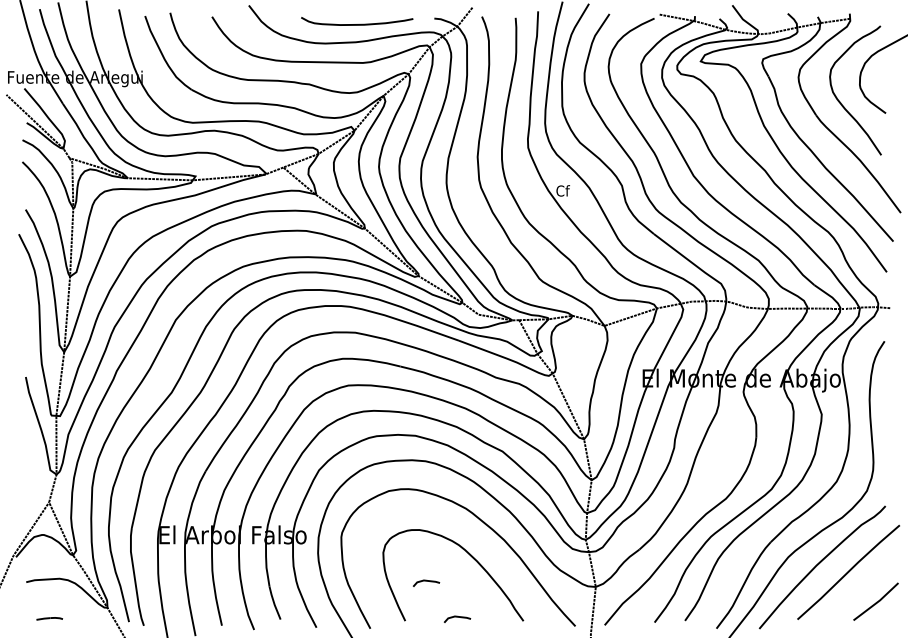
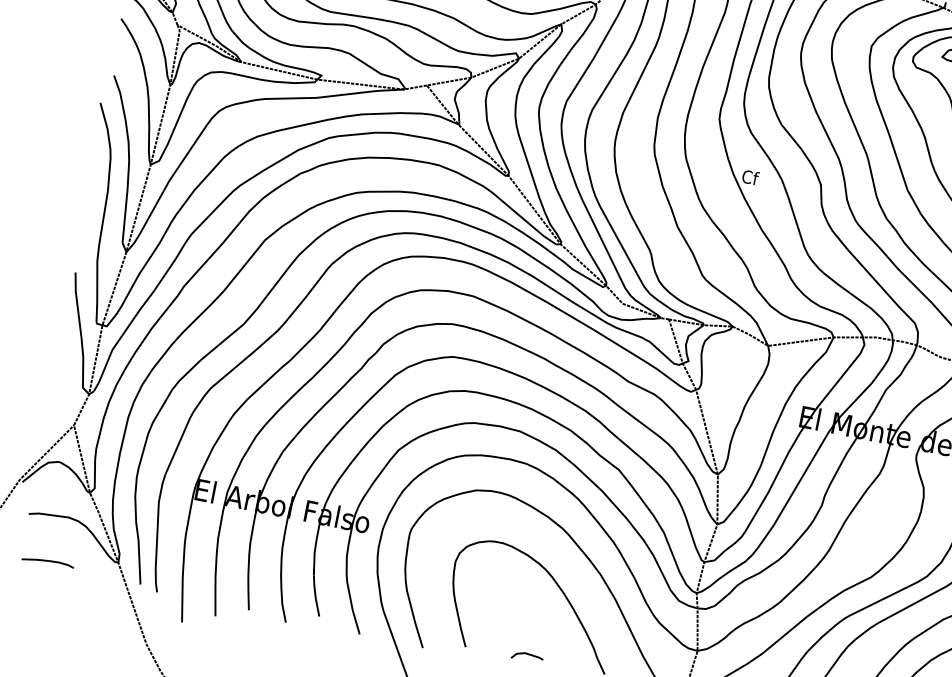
line: (426, 581) -> (499, 605), removed
part: (49, 618) -> (47, 561), size x1.67

